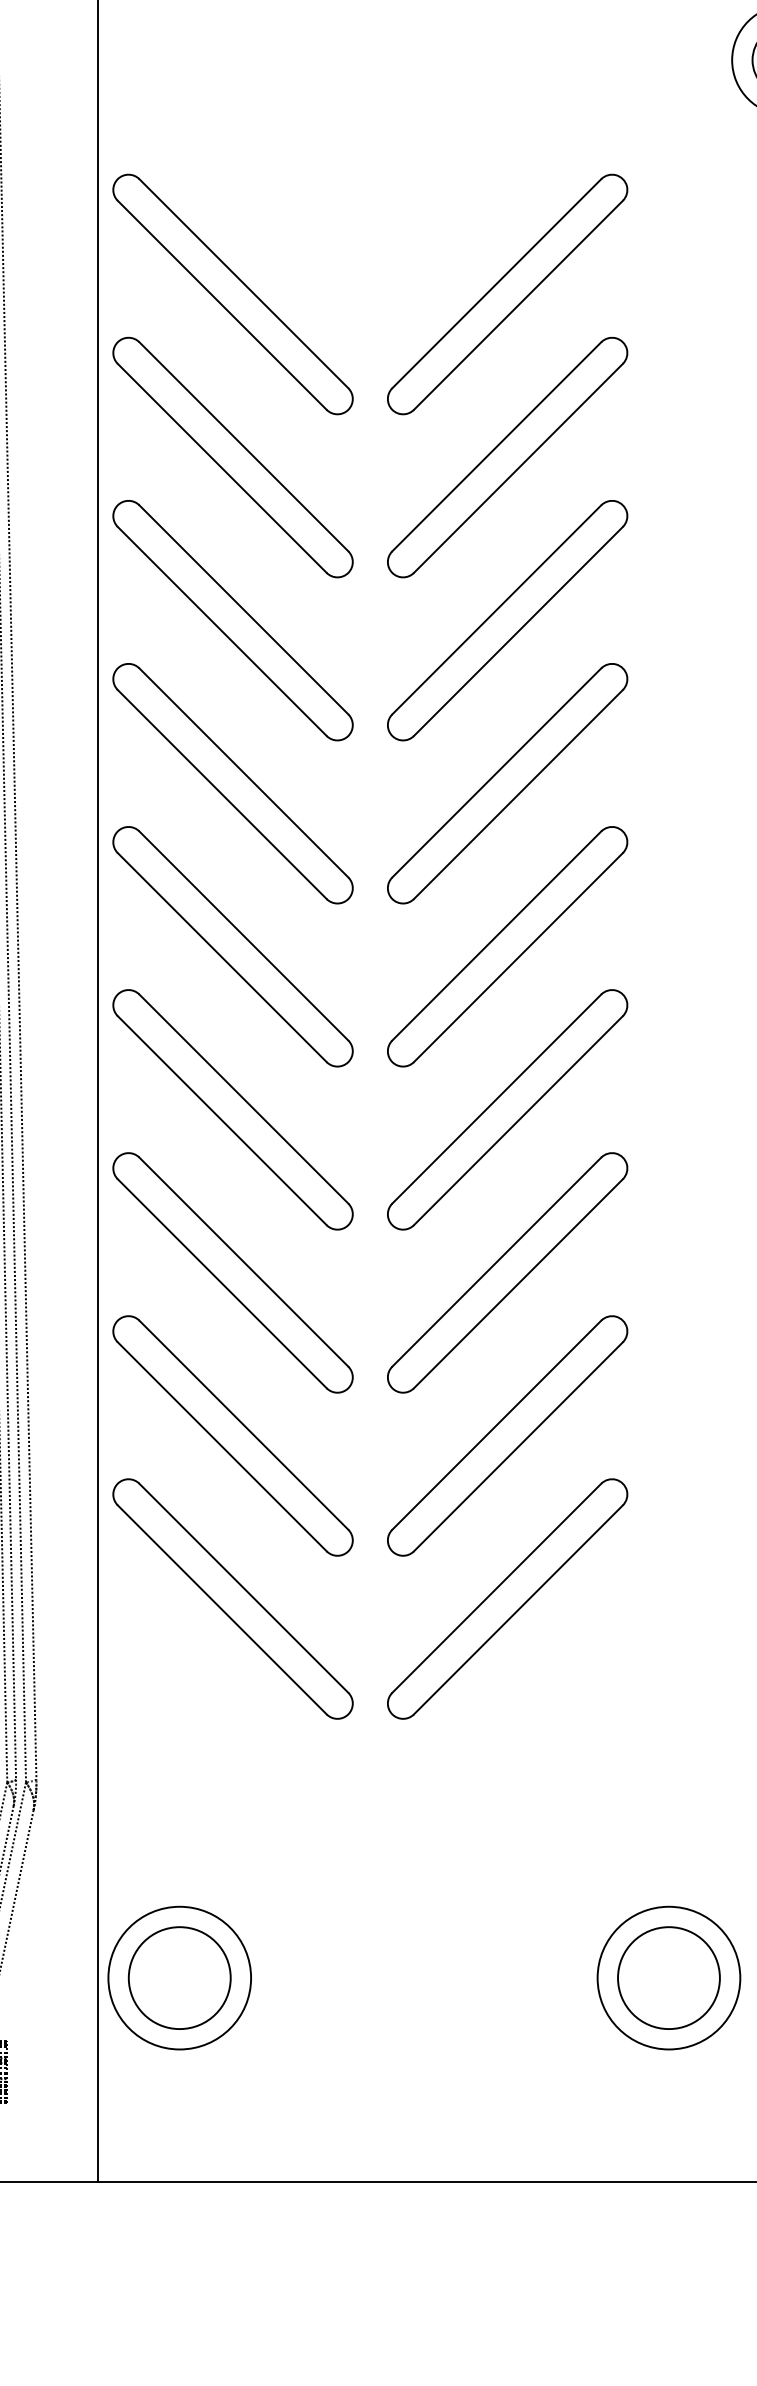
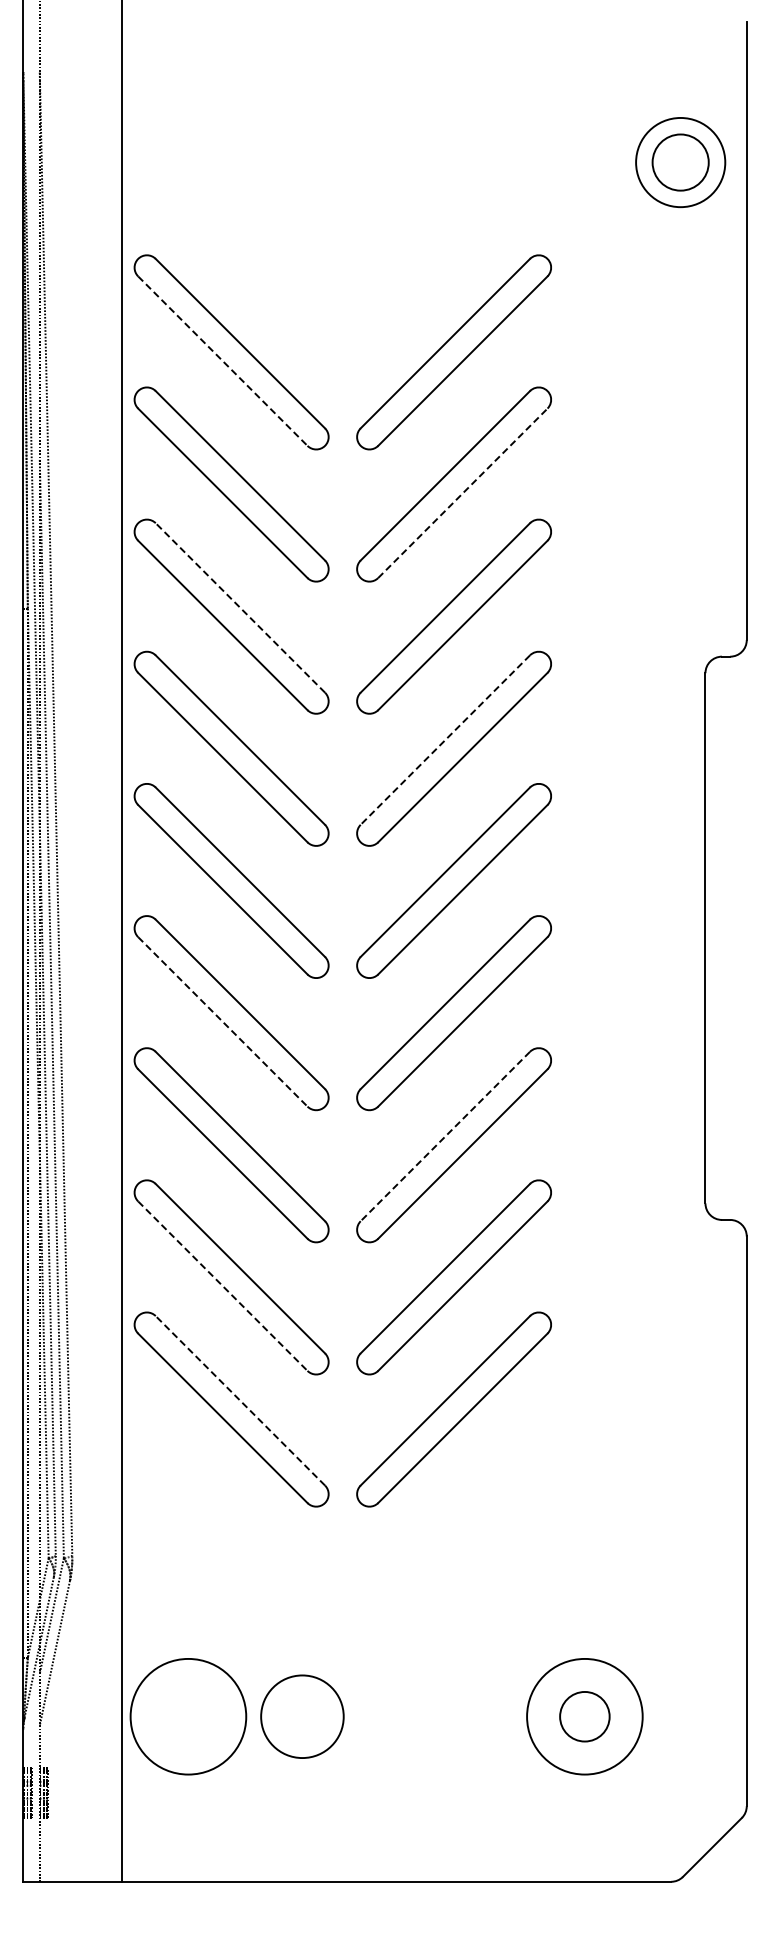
line: (221, 305) -> (222, 361), solid -> dashed
line: (517, 468) -> (462, 493), solid -> dashed
line: (244, 609) -> (240, 607), solid -> dashed
line: (496, 773) -> (445, 740), solid -> dashed
line: (221, 1120) -> (222, 1021), solid -> dashed
line: (496, 1262) -> (445, 1136), solid -> dashed
line: (221, 1447) -> (222, 1286), solid -> dashed
line: (244, 1587) -> (240, 1400), solid -> dashed
circle: (179, 1977) -> (302, 1716), moved
circle: (668, 1977) -> (584, 1716), size x0.6

